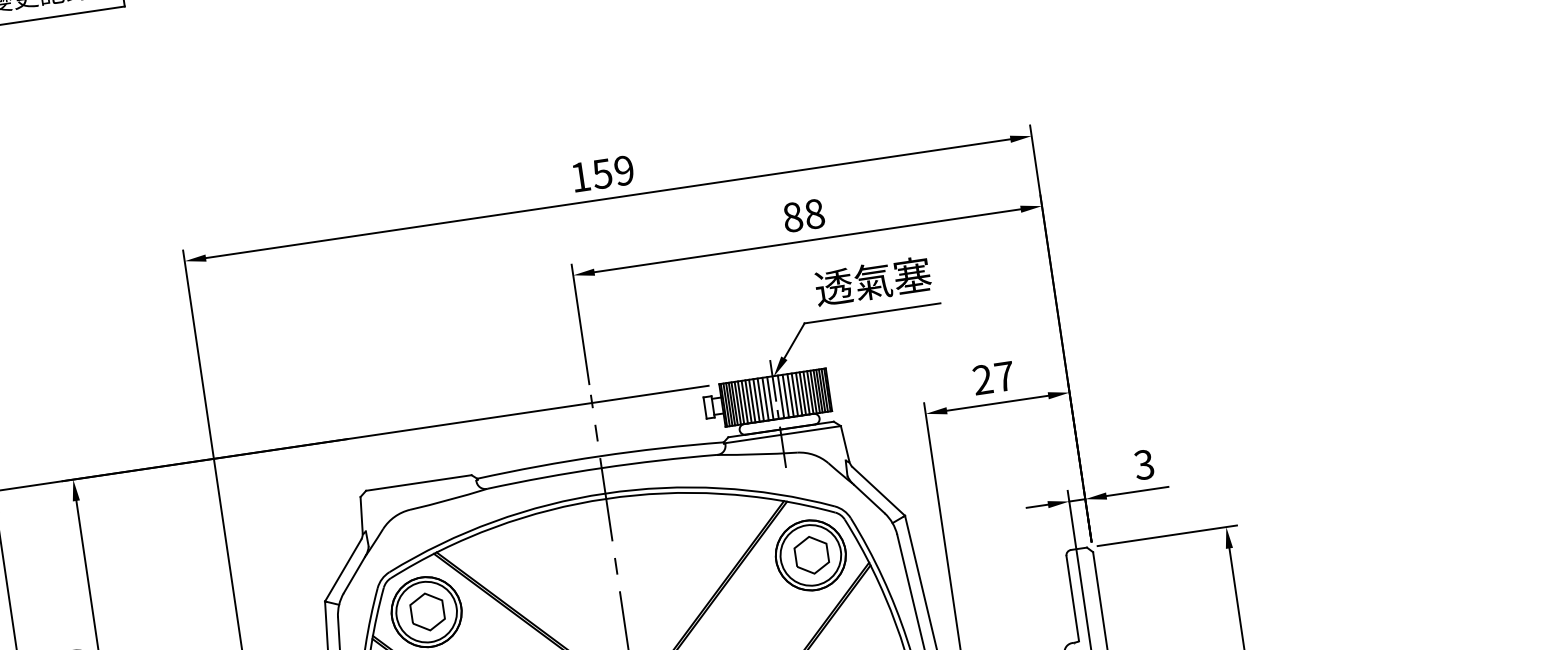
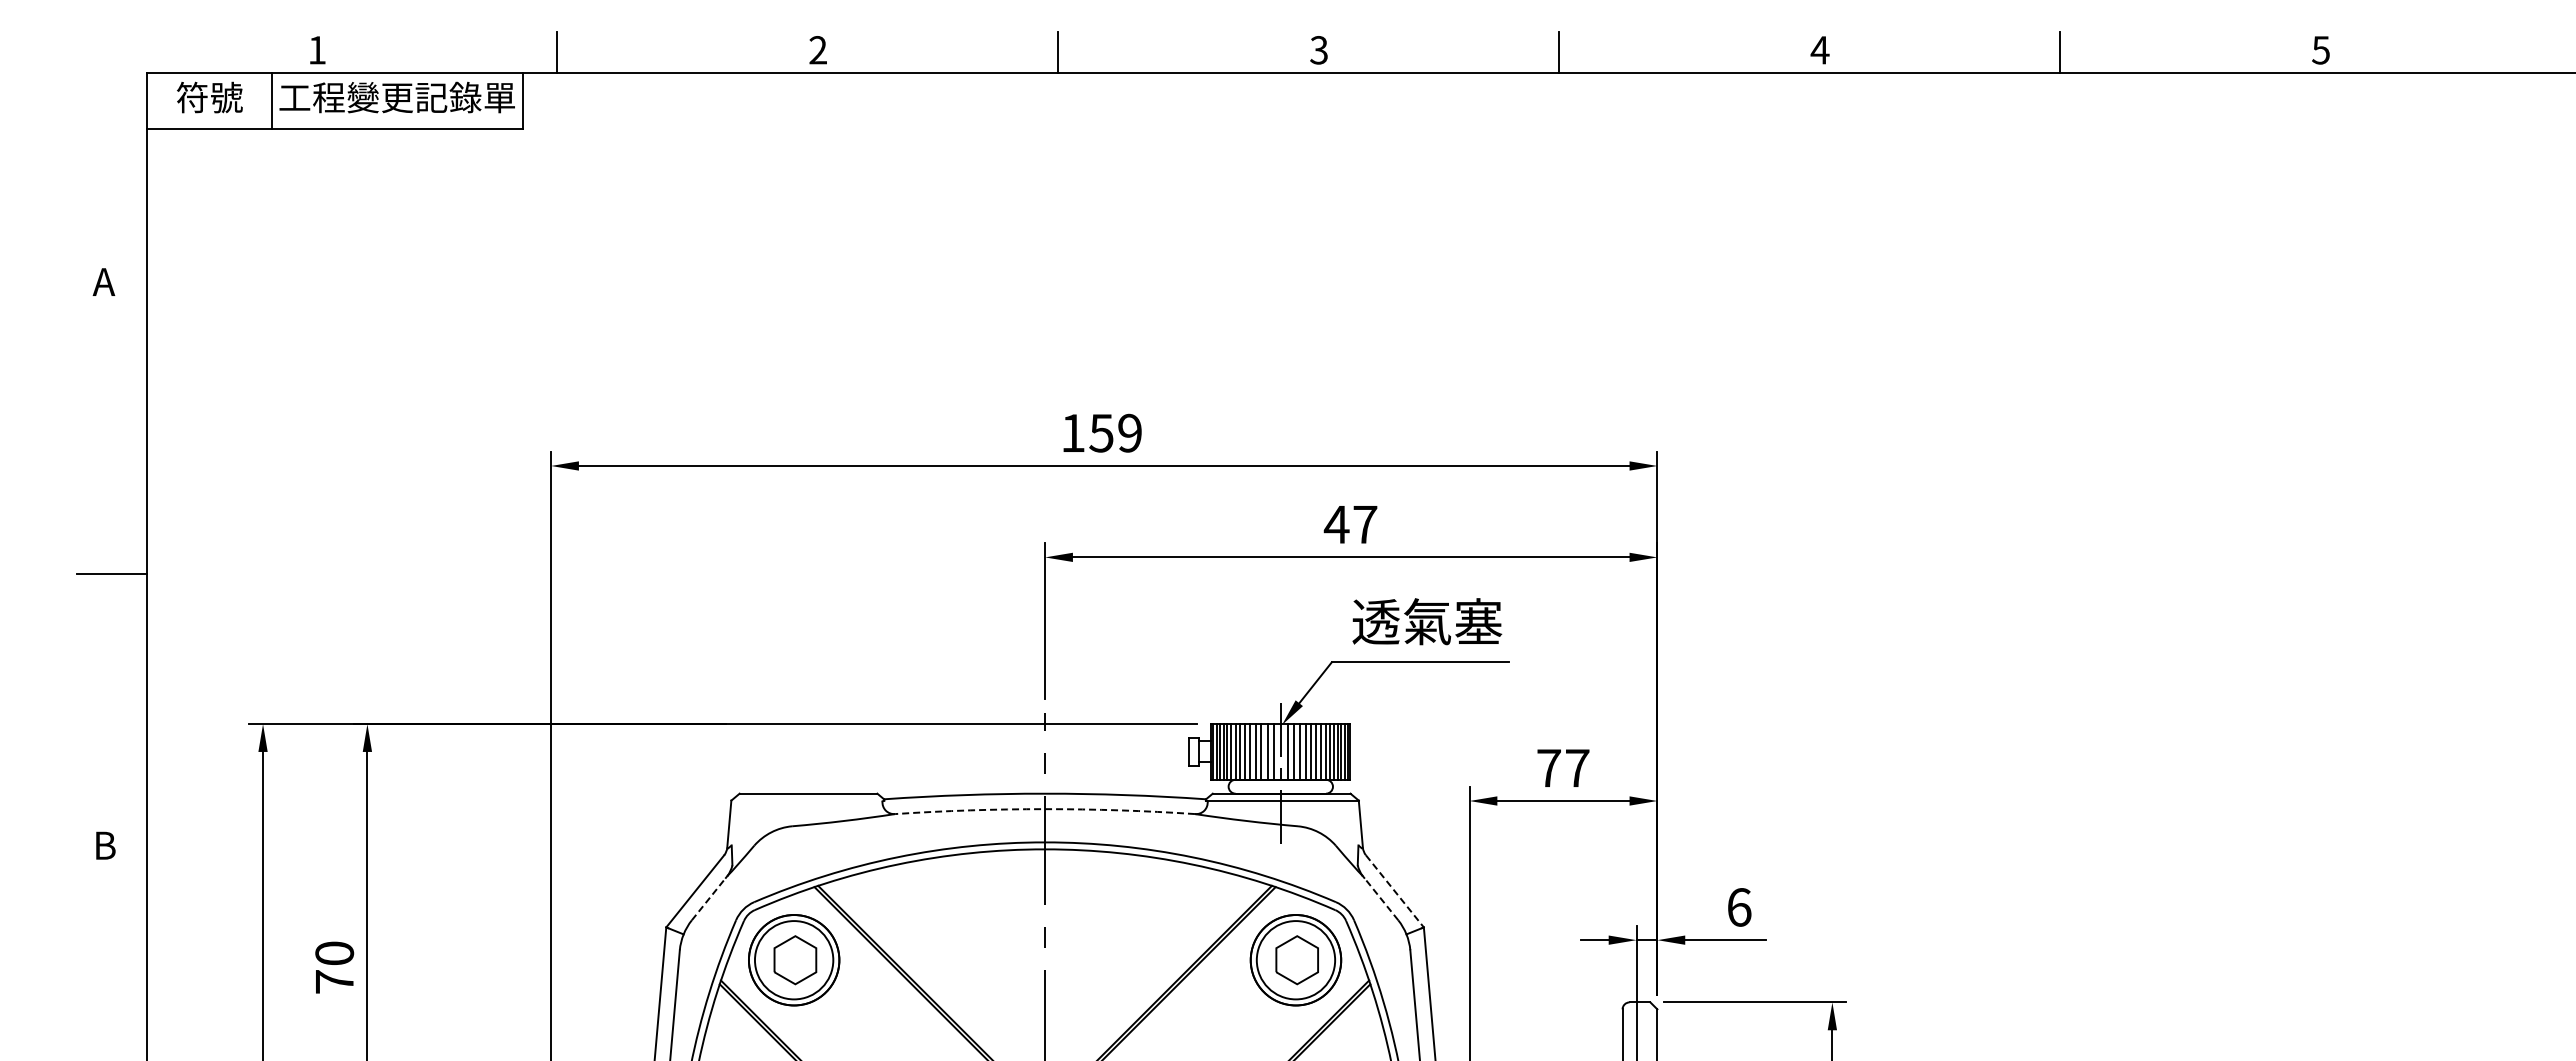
text: (803, 215) -> (1350, 524), 88 -> 47
text: (982, 379) -> (1548, 767), 27 -> 77
text: (1144, 464) -> (1739, 907), 3 -> 6
arc: (602, 468) -> (1045, 809), solid -> dashed
line: (879, 491) -> (1395, 891), solid -> dashed
line: (868, 498) -> (1380, 898), solid -> dashed
line: (354, 574) -> (709, 898), solid -> dashed

